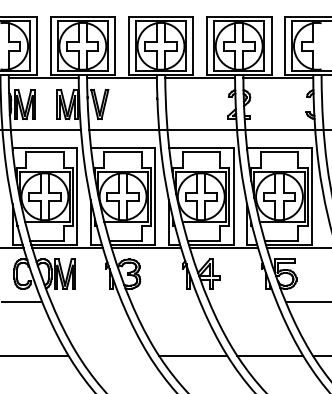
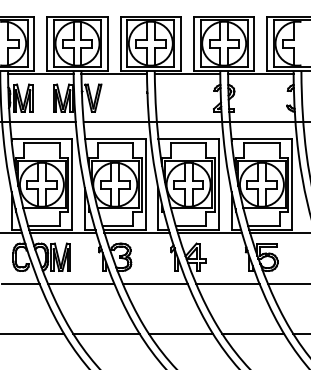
line: (86, 302) -> (80, 283), added
line: (165, 302) -> (155, 283), added
line: (242, 302) -> (227, 283), added
line: (113, 355) -> (106, 333), added

